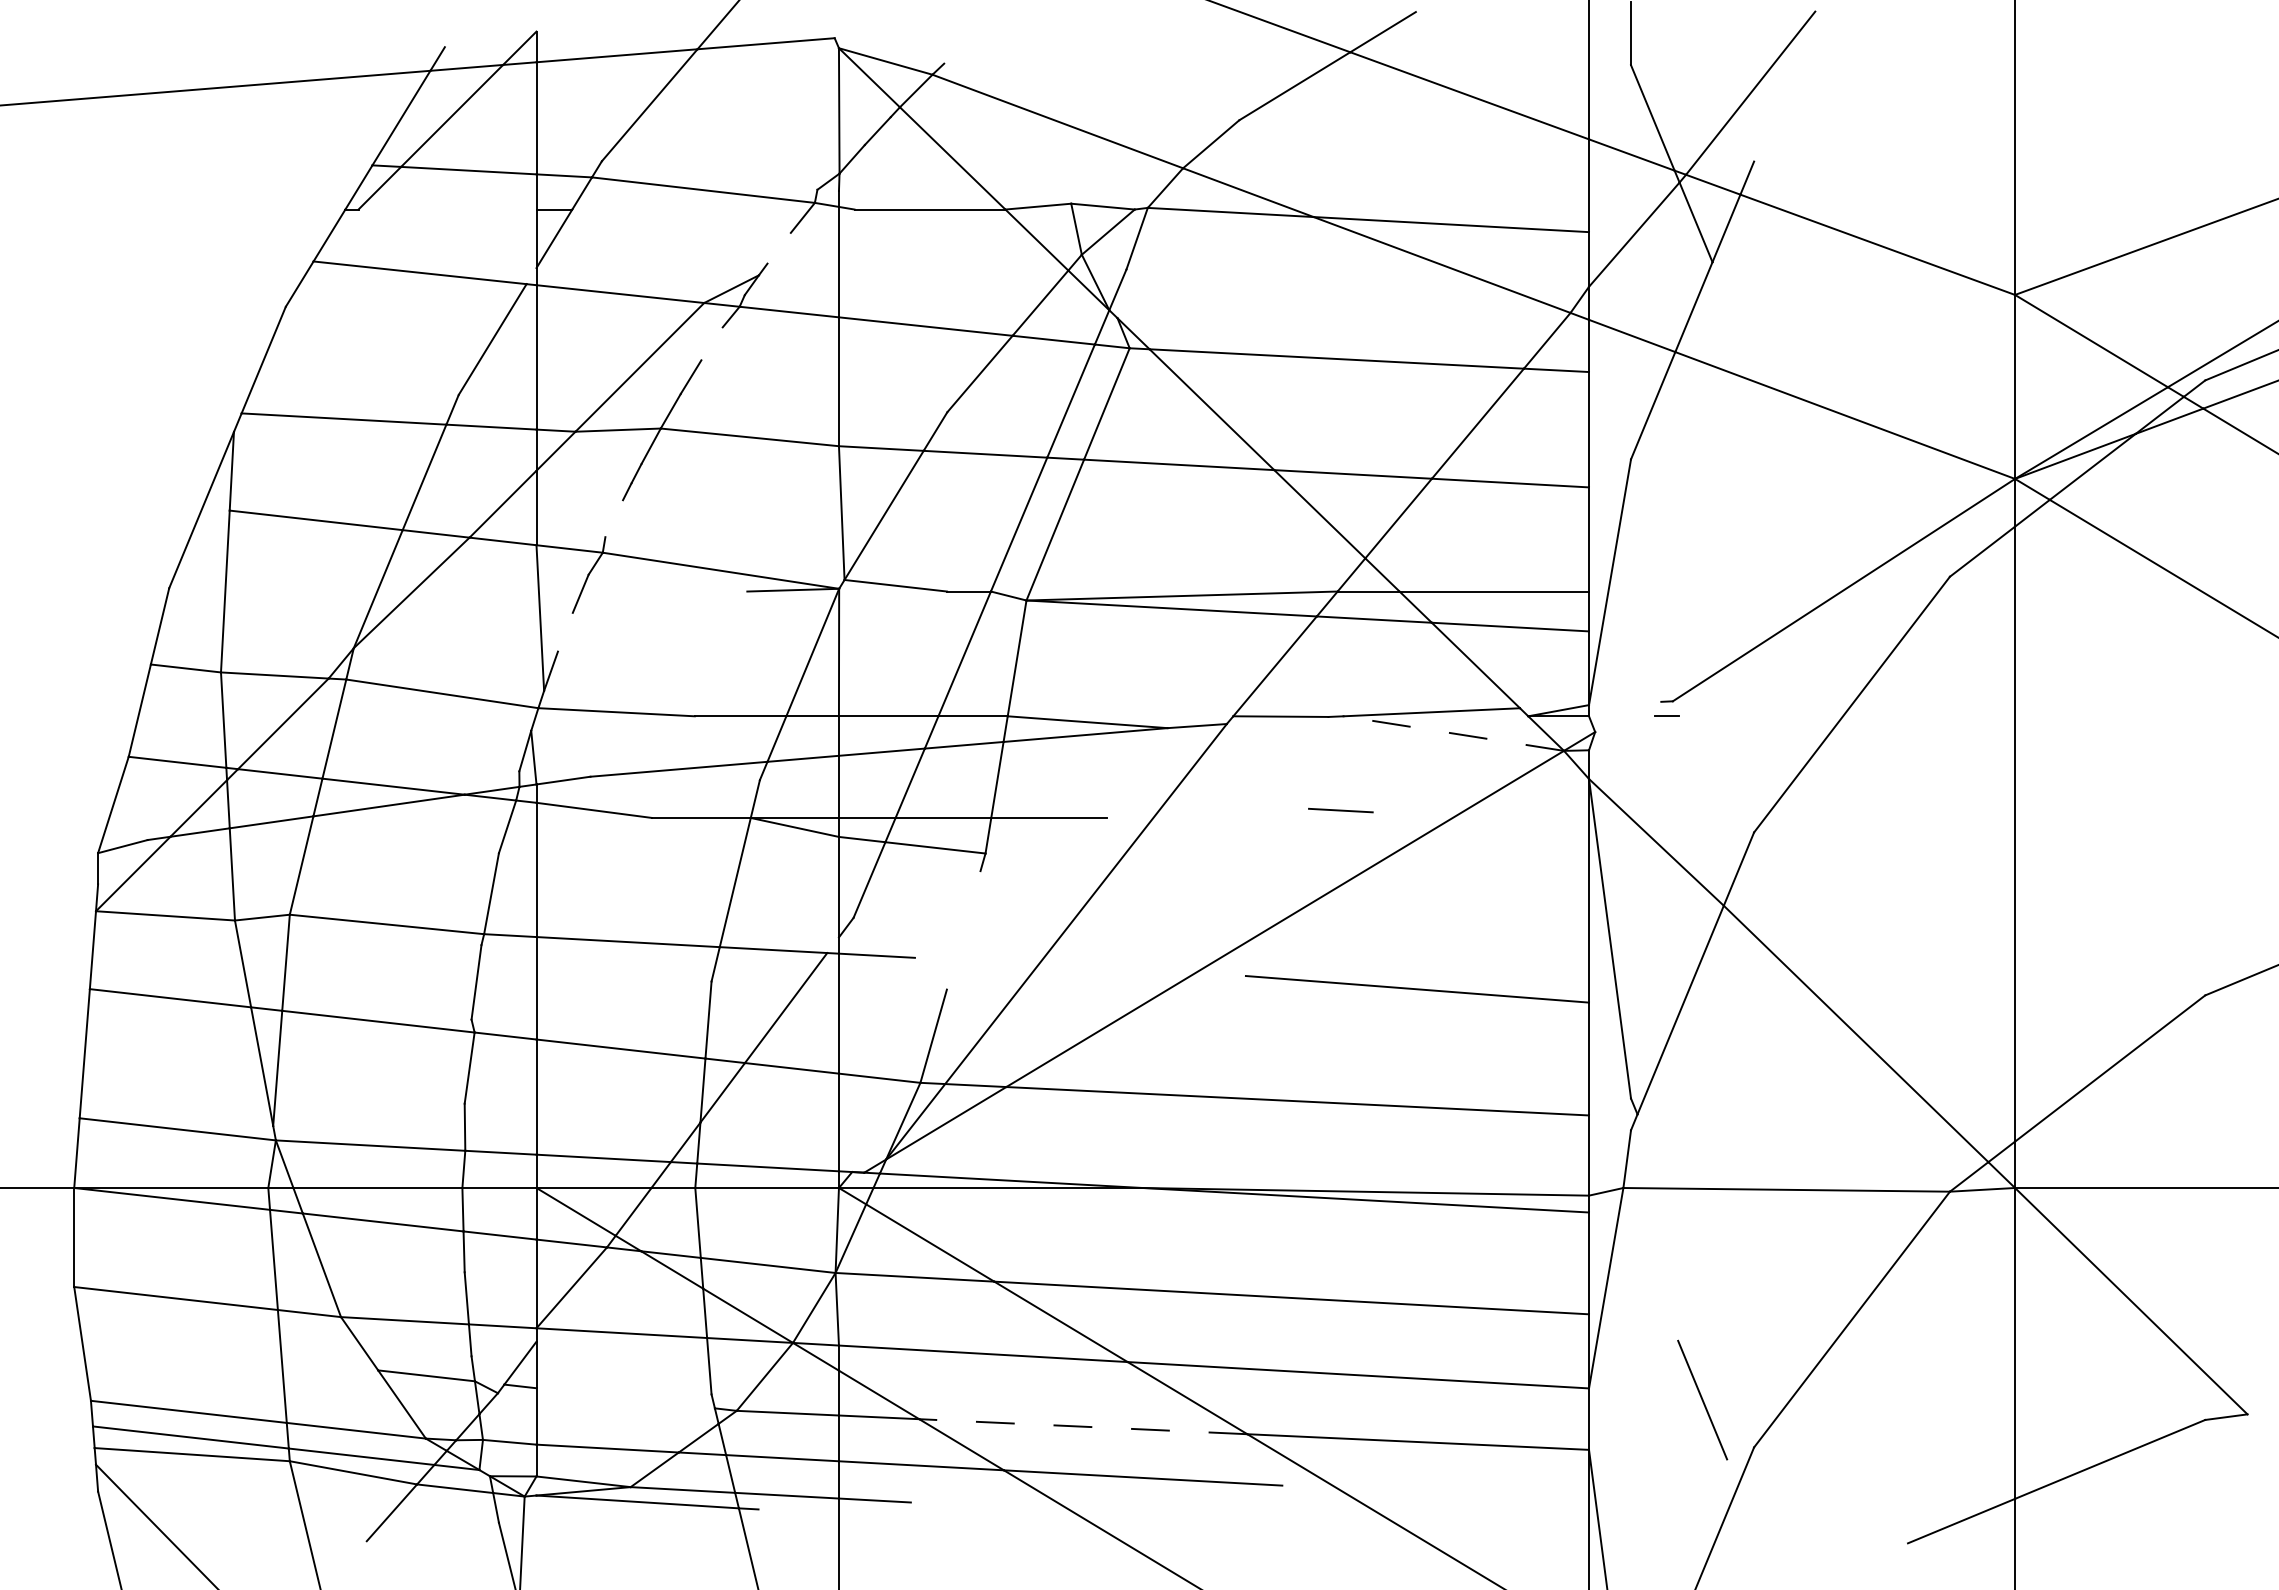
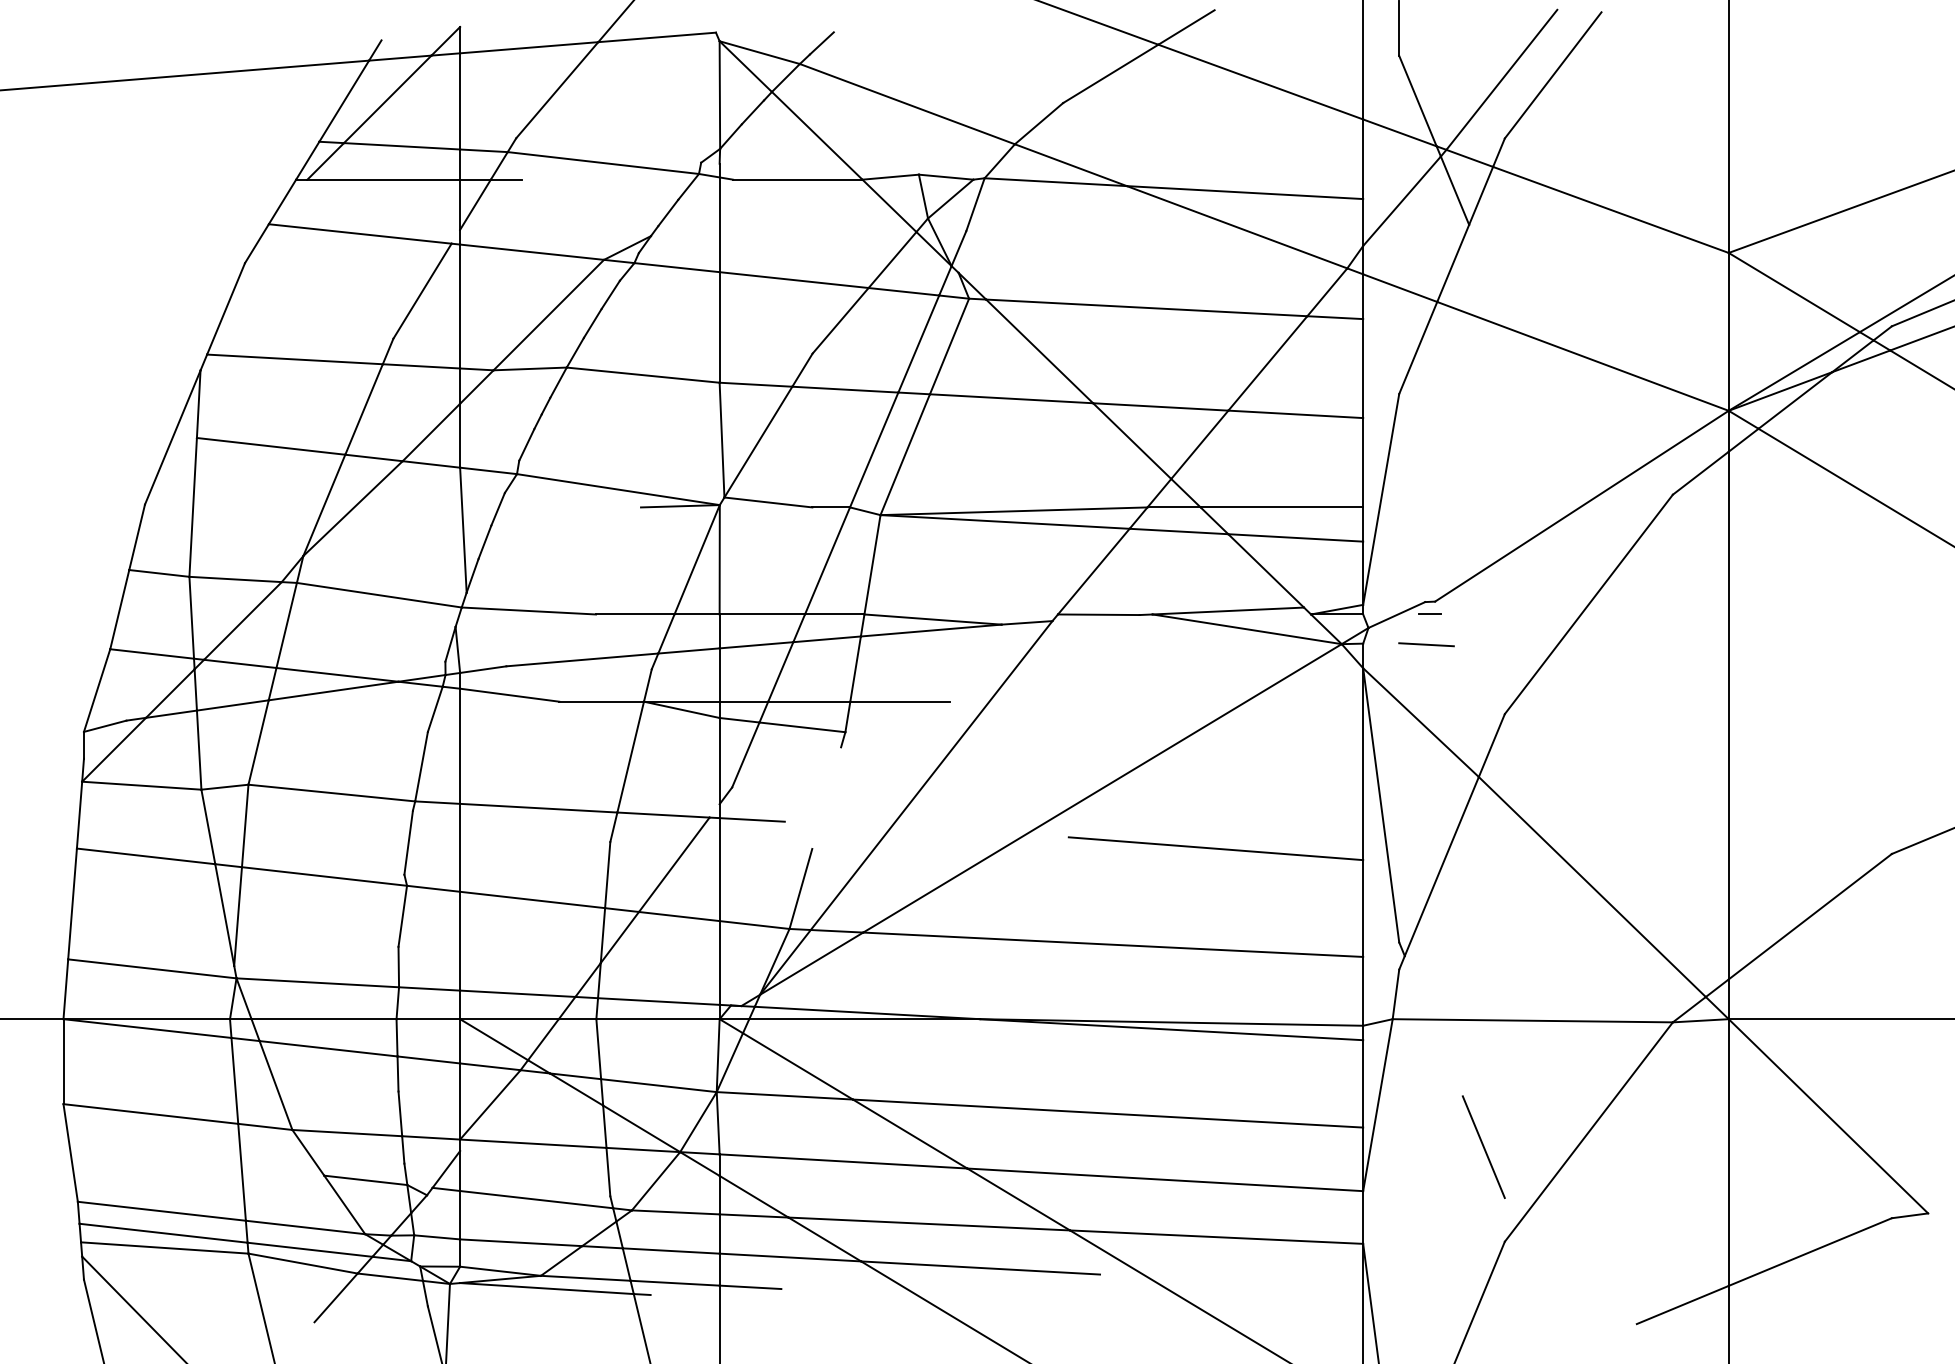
line: (958, 50) -> (822, 43), added
line: (1810, 87) -> (1553, 74), added
line: (447, 209) -> (383, 179), added
line: (590, 209) -> (506, 179), added
line: (778, 247) -> (667, 212), added
line: (711, 343) -> (610, 294), added
line: (614, 518) -> (527, 444), added
line: (564, 631) -> (484, 541), added
line: (1628, 716) -> (1397, 614), added
line: (1453, 733) -> (1246, 629), dashed -> solid
line: (1340, 810) -> (1426, 644), moved
line: (625, 1398) -> (536, 1199), added
line: (1702, 1399) -> (1483, 1146), moved
line: (1082, 1426) -> (928, 1223), dashed -> solid

